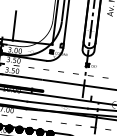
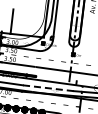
line: (57, 105) -> (48, 88), solid -> dashed

